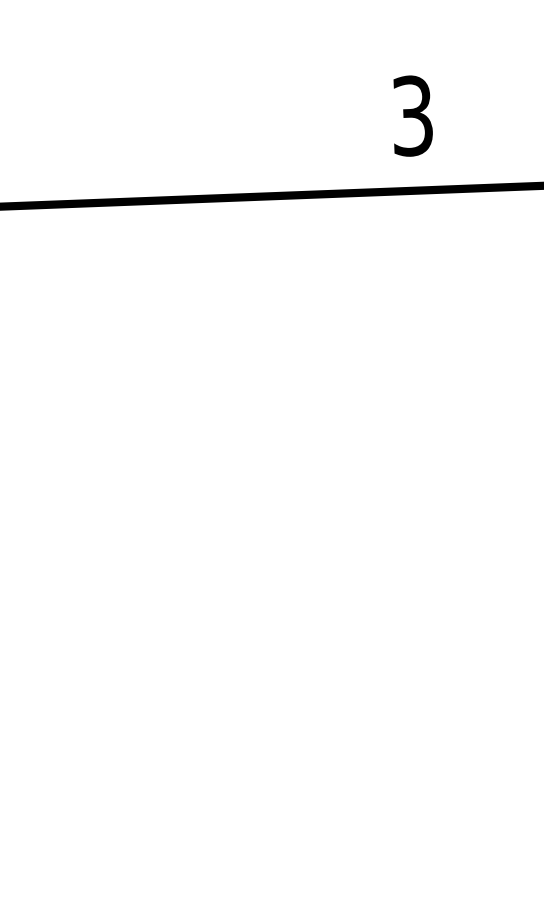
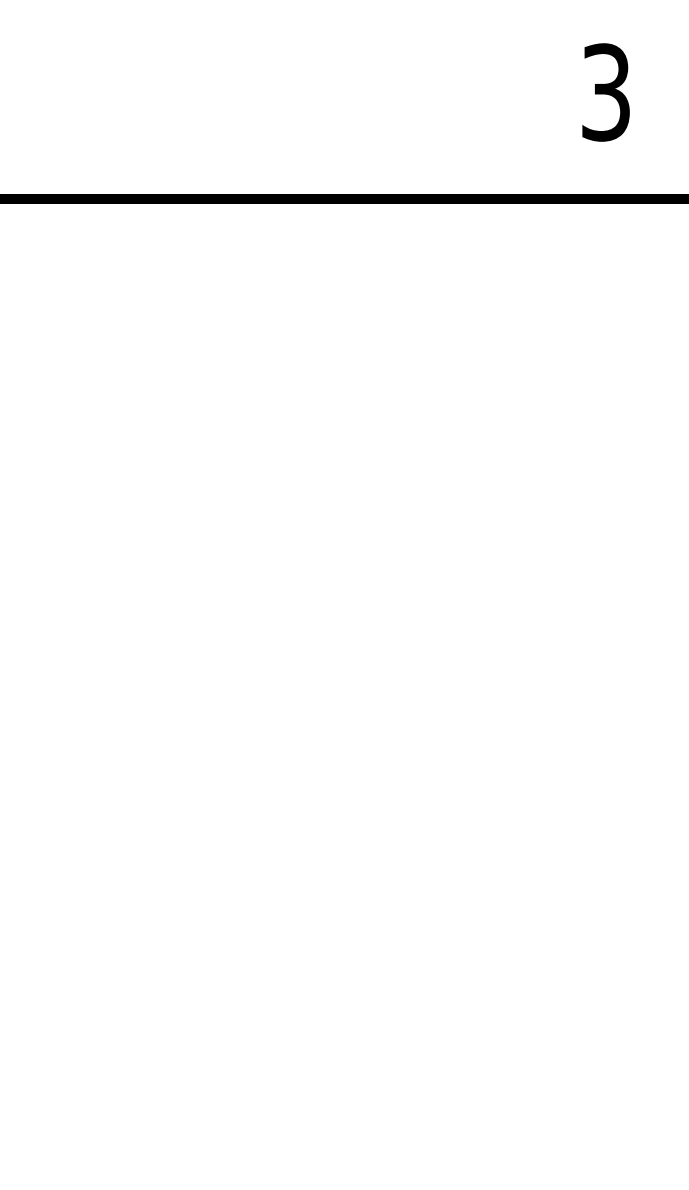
text: (412, 116) -> (605, 92), moved

